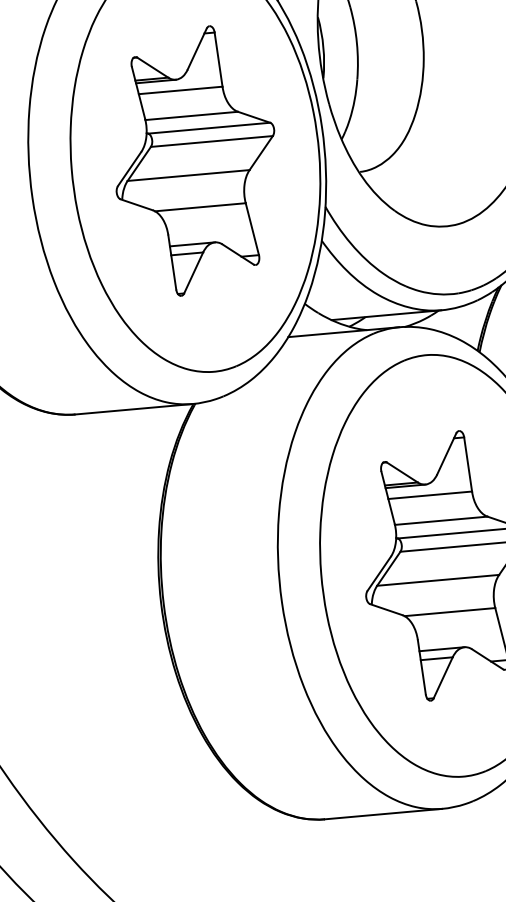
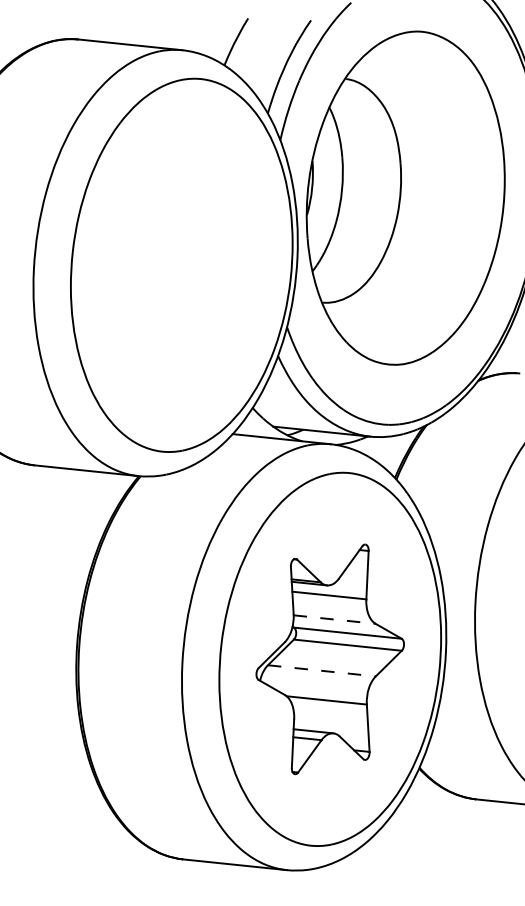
part: (195, 161) -> (181, 265), removed
line: (442, 520) -> (335, 619), solid -> dashed
line: (438, 579) -> (322, 670), solid -> dashed

